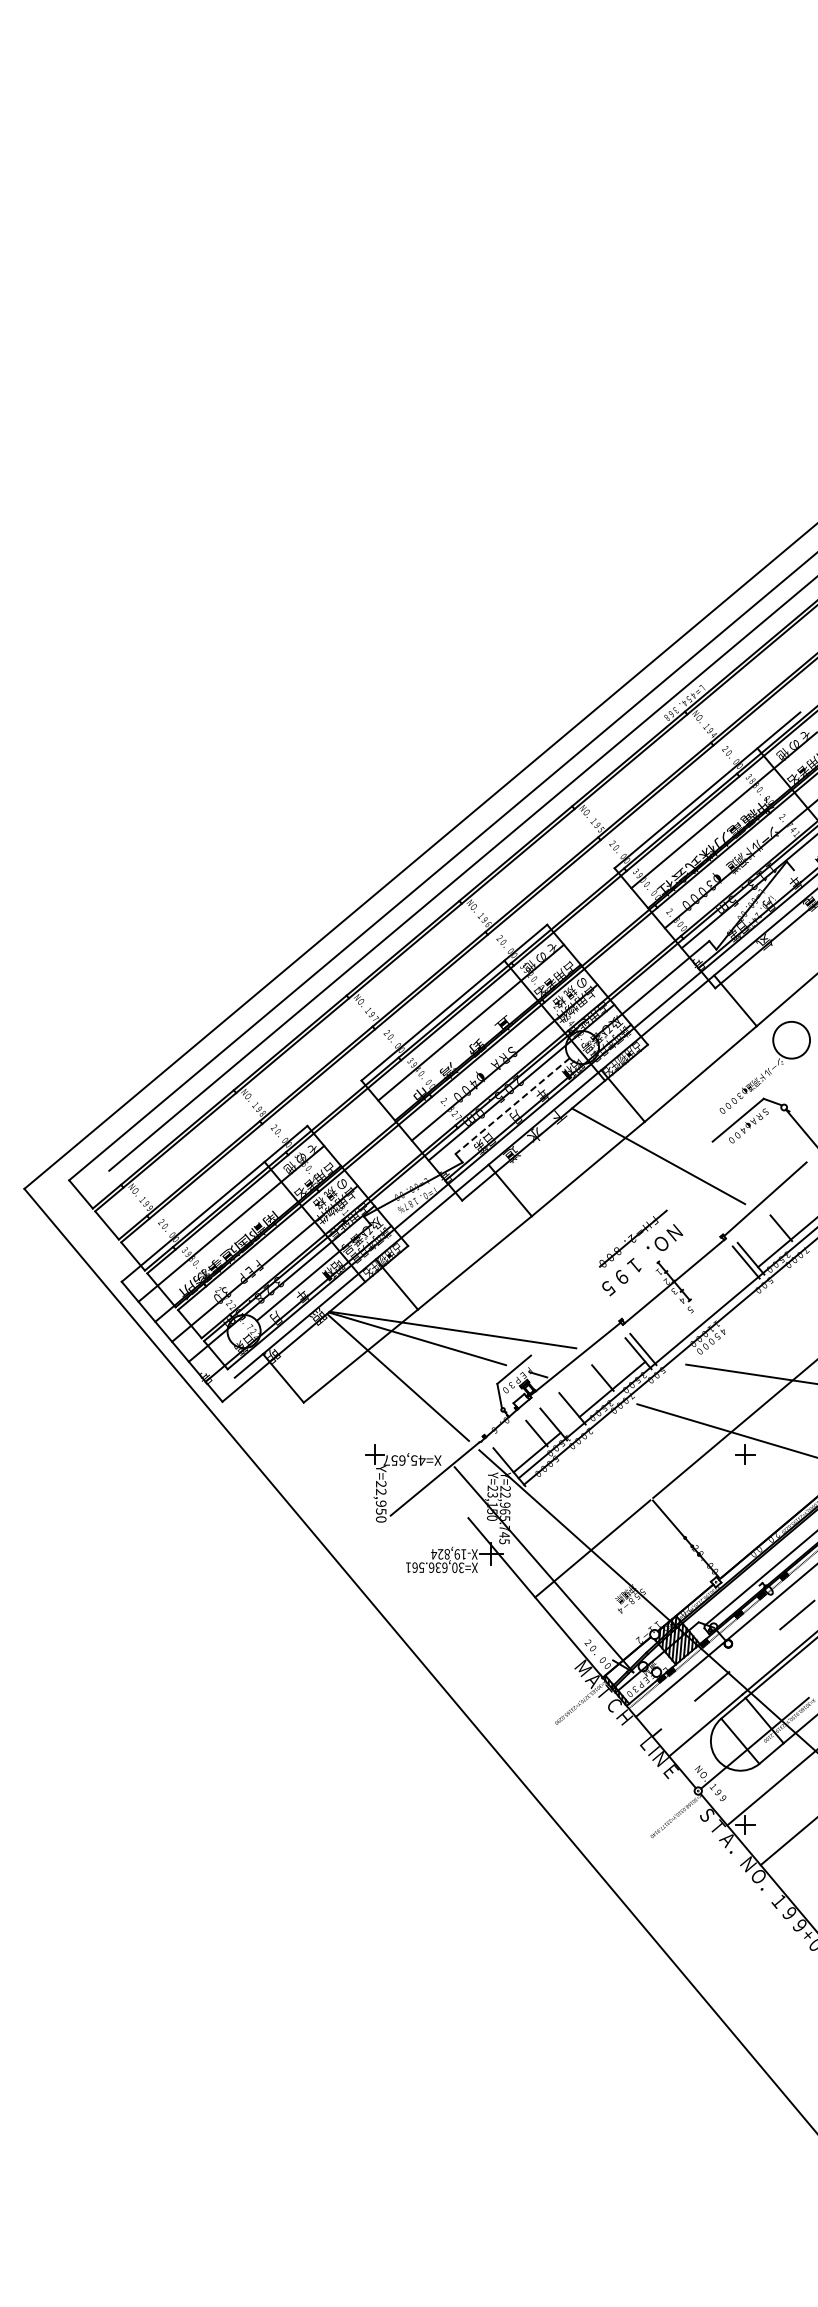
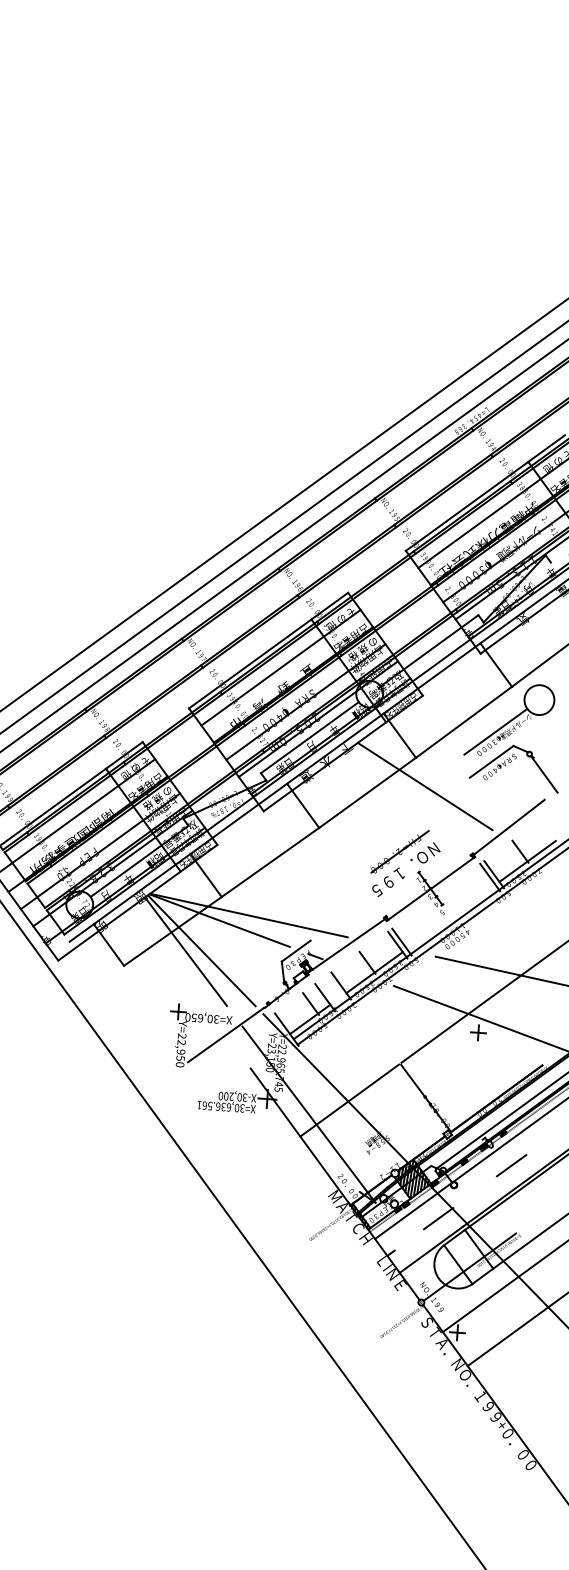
line: (740, 1082) -> (495, 731), added
line: (512, 1106) -> (309, 737), dashed -> solid
line: (378, 1379) -> (185, 951), added
text: (404, 1460) -> (202, 1018), X=45,657 -> X=30,650
text: (448, 1554) -> (232, 1096), X-19,824 -> X-30,200

